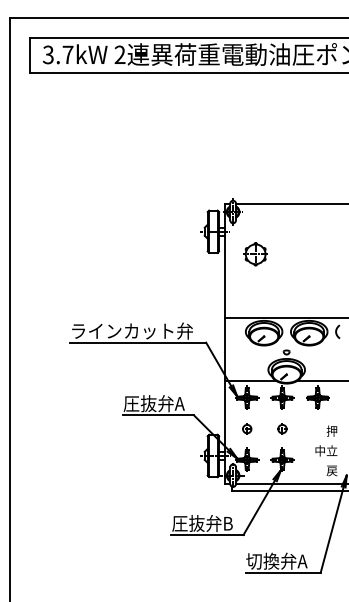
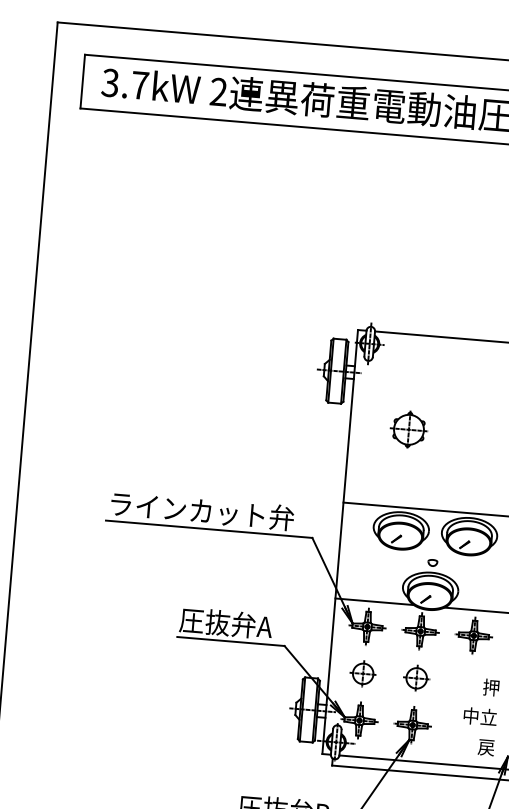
part: (255, 254) -> (408, 430), moved
part: (247, 428) -> (363, 672), size x1.6
part: (282, 428) -> (416, 677), size x1.6

